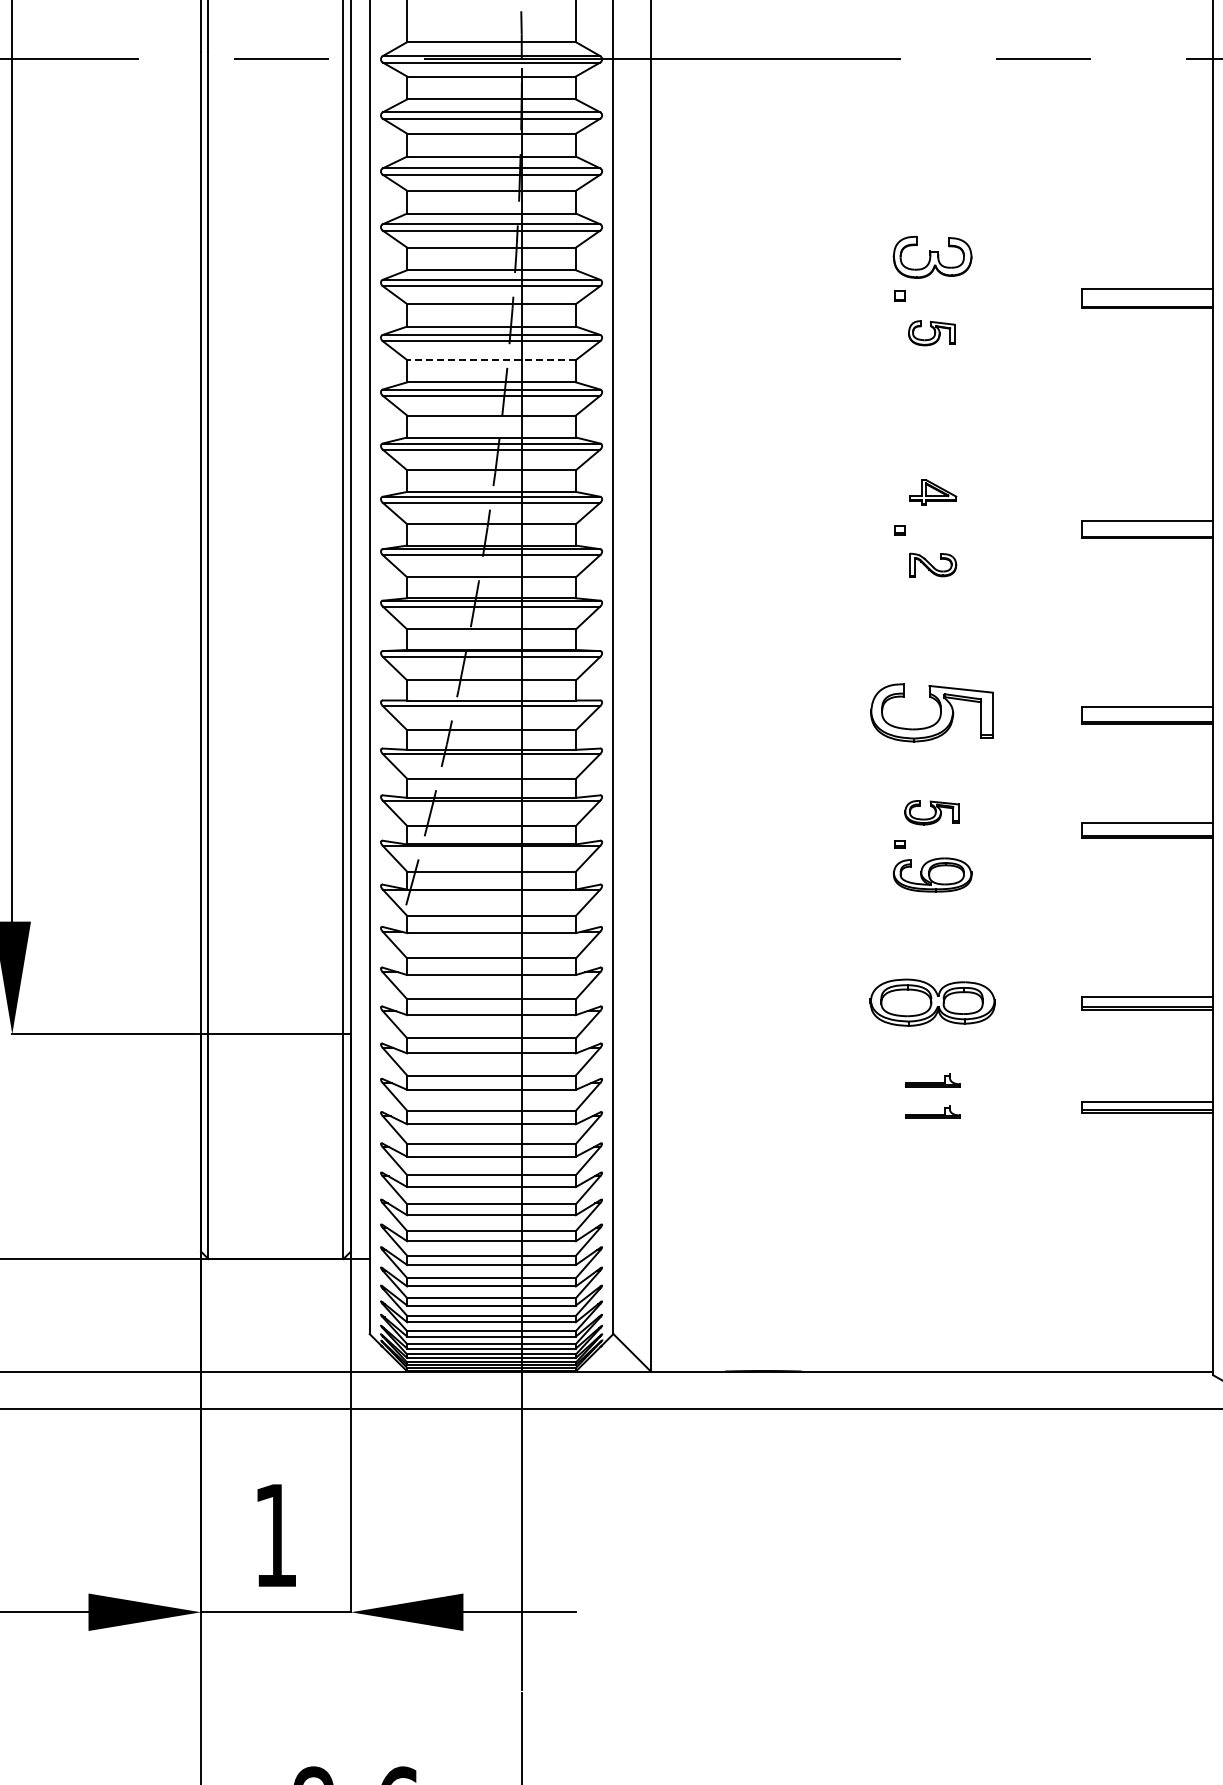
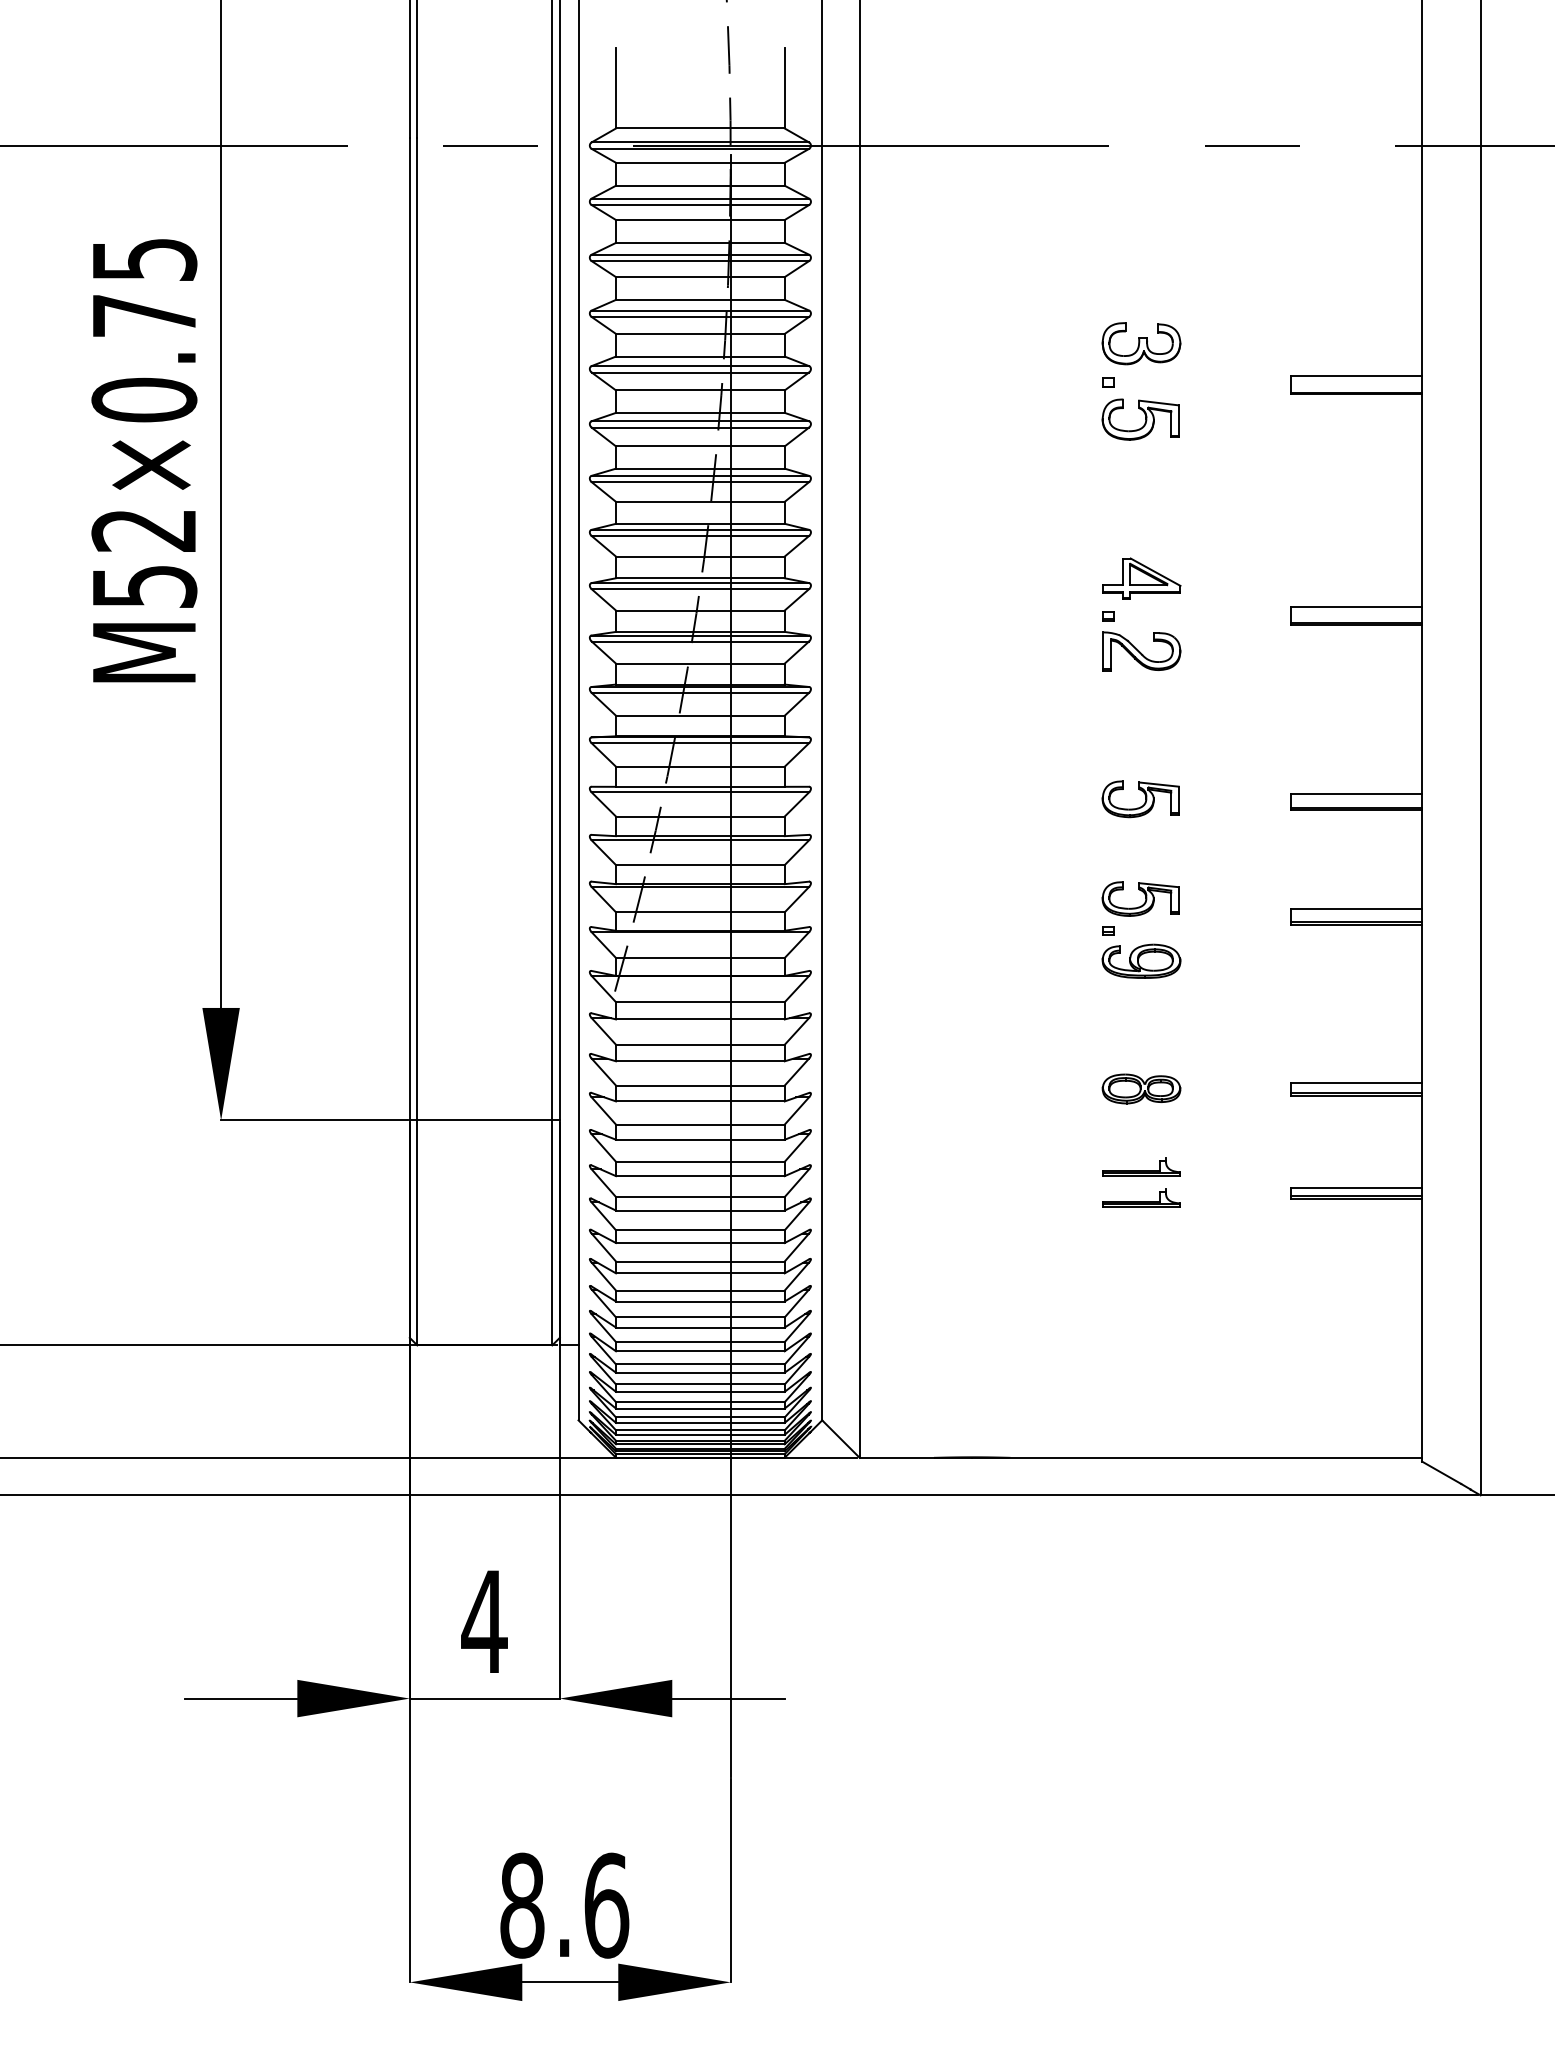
part: (931, 333) -> (1140, 419), size x1.67
line: (490, 360) -> (699, 446), dashed -> solid
part: (932, 492) -> (1141, 578), size x1.67
part: (932, 565) -> (1141, 651), size x1.67
part: (931, 713) -> (1140, 799), size x0.62
part: (931, 812) -> (1140, 898), size x1.43
part: (932, 1002) -> (1141, 1088), size x0.62
part: (932, 1080) -> (1141, 1166), size x1.43
part: (932, 1111) -> (1141, 1197), size x1.43
text: (275, 1535) -> (484, 1621), 1 -> 4

